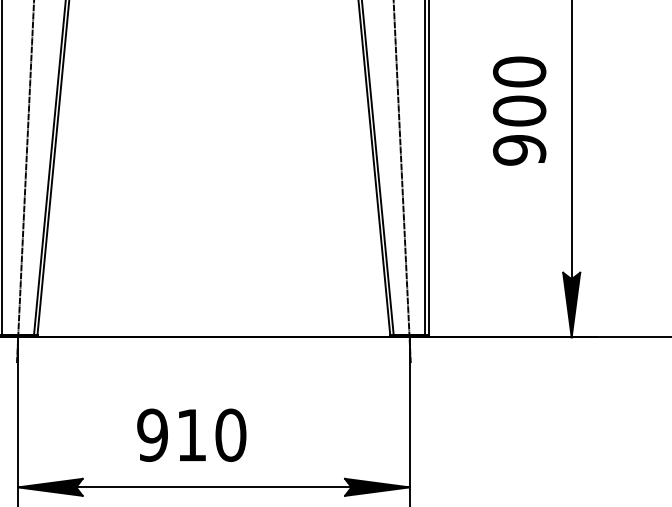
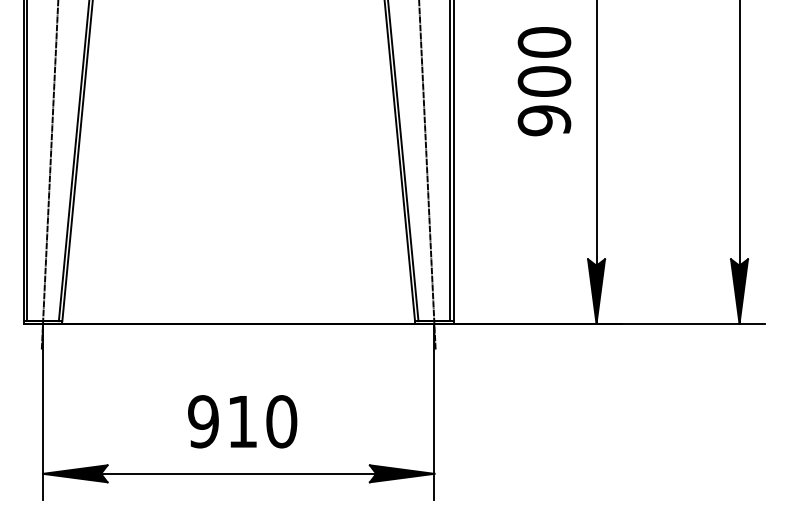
text: (519, 111) -> (544, 81), moved
text: (191, 435) -> (242, 421), moved

